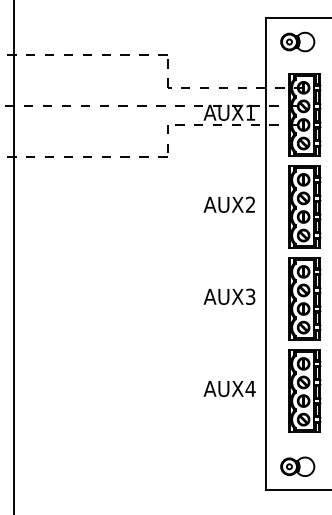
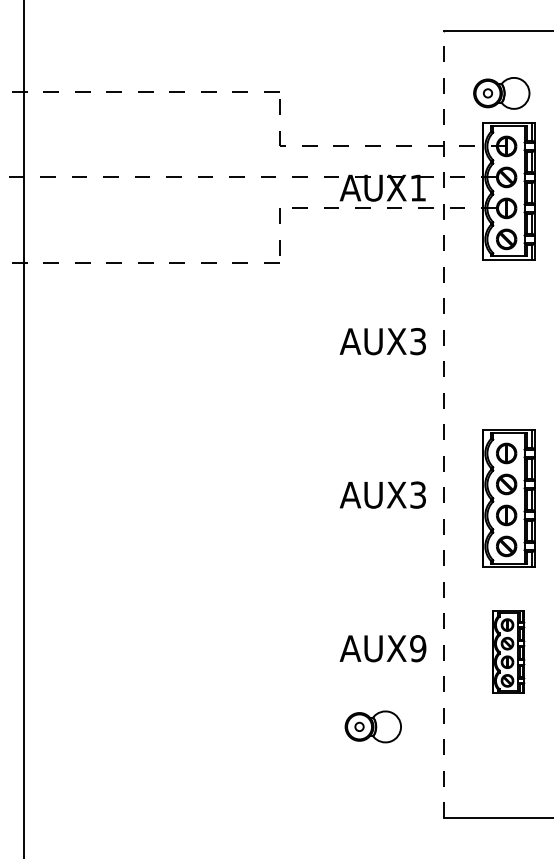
part: (297, 41) -> (501, 92), moved
text: (250, 204) -> (417, 341), AUX2 -> AUX3
part: (304, 206) -> (508, 344), removed
line: (265, 254) -> (442, 424), solid -> dashed
text: (250, 388) -> (417, 648), AUX4 -> AUX9
part: (304, 390) -> (508, 651), size x0.6
part: (297, 466) -> (372, 726), moved

